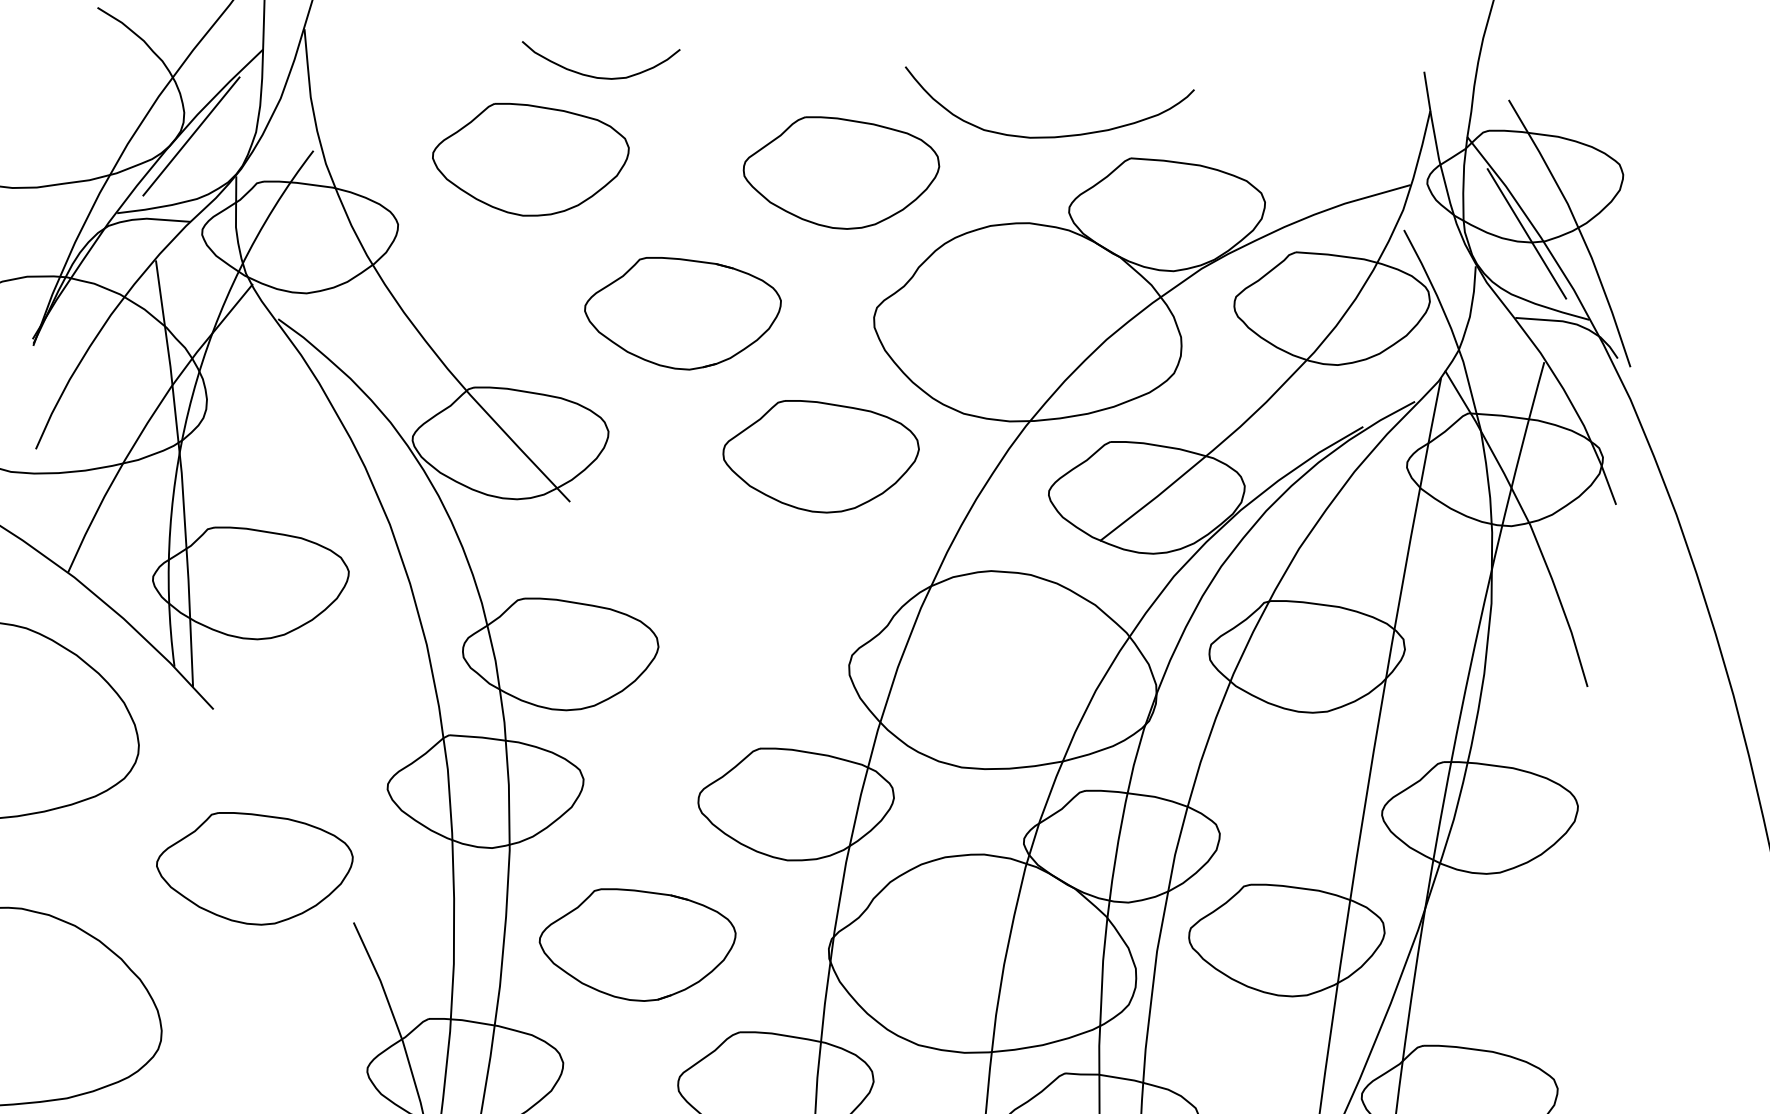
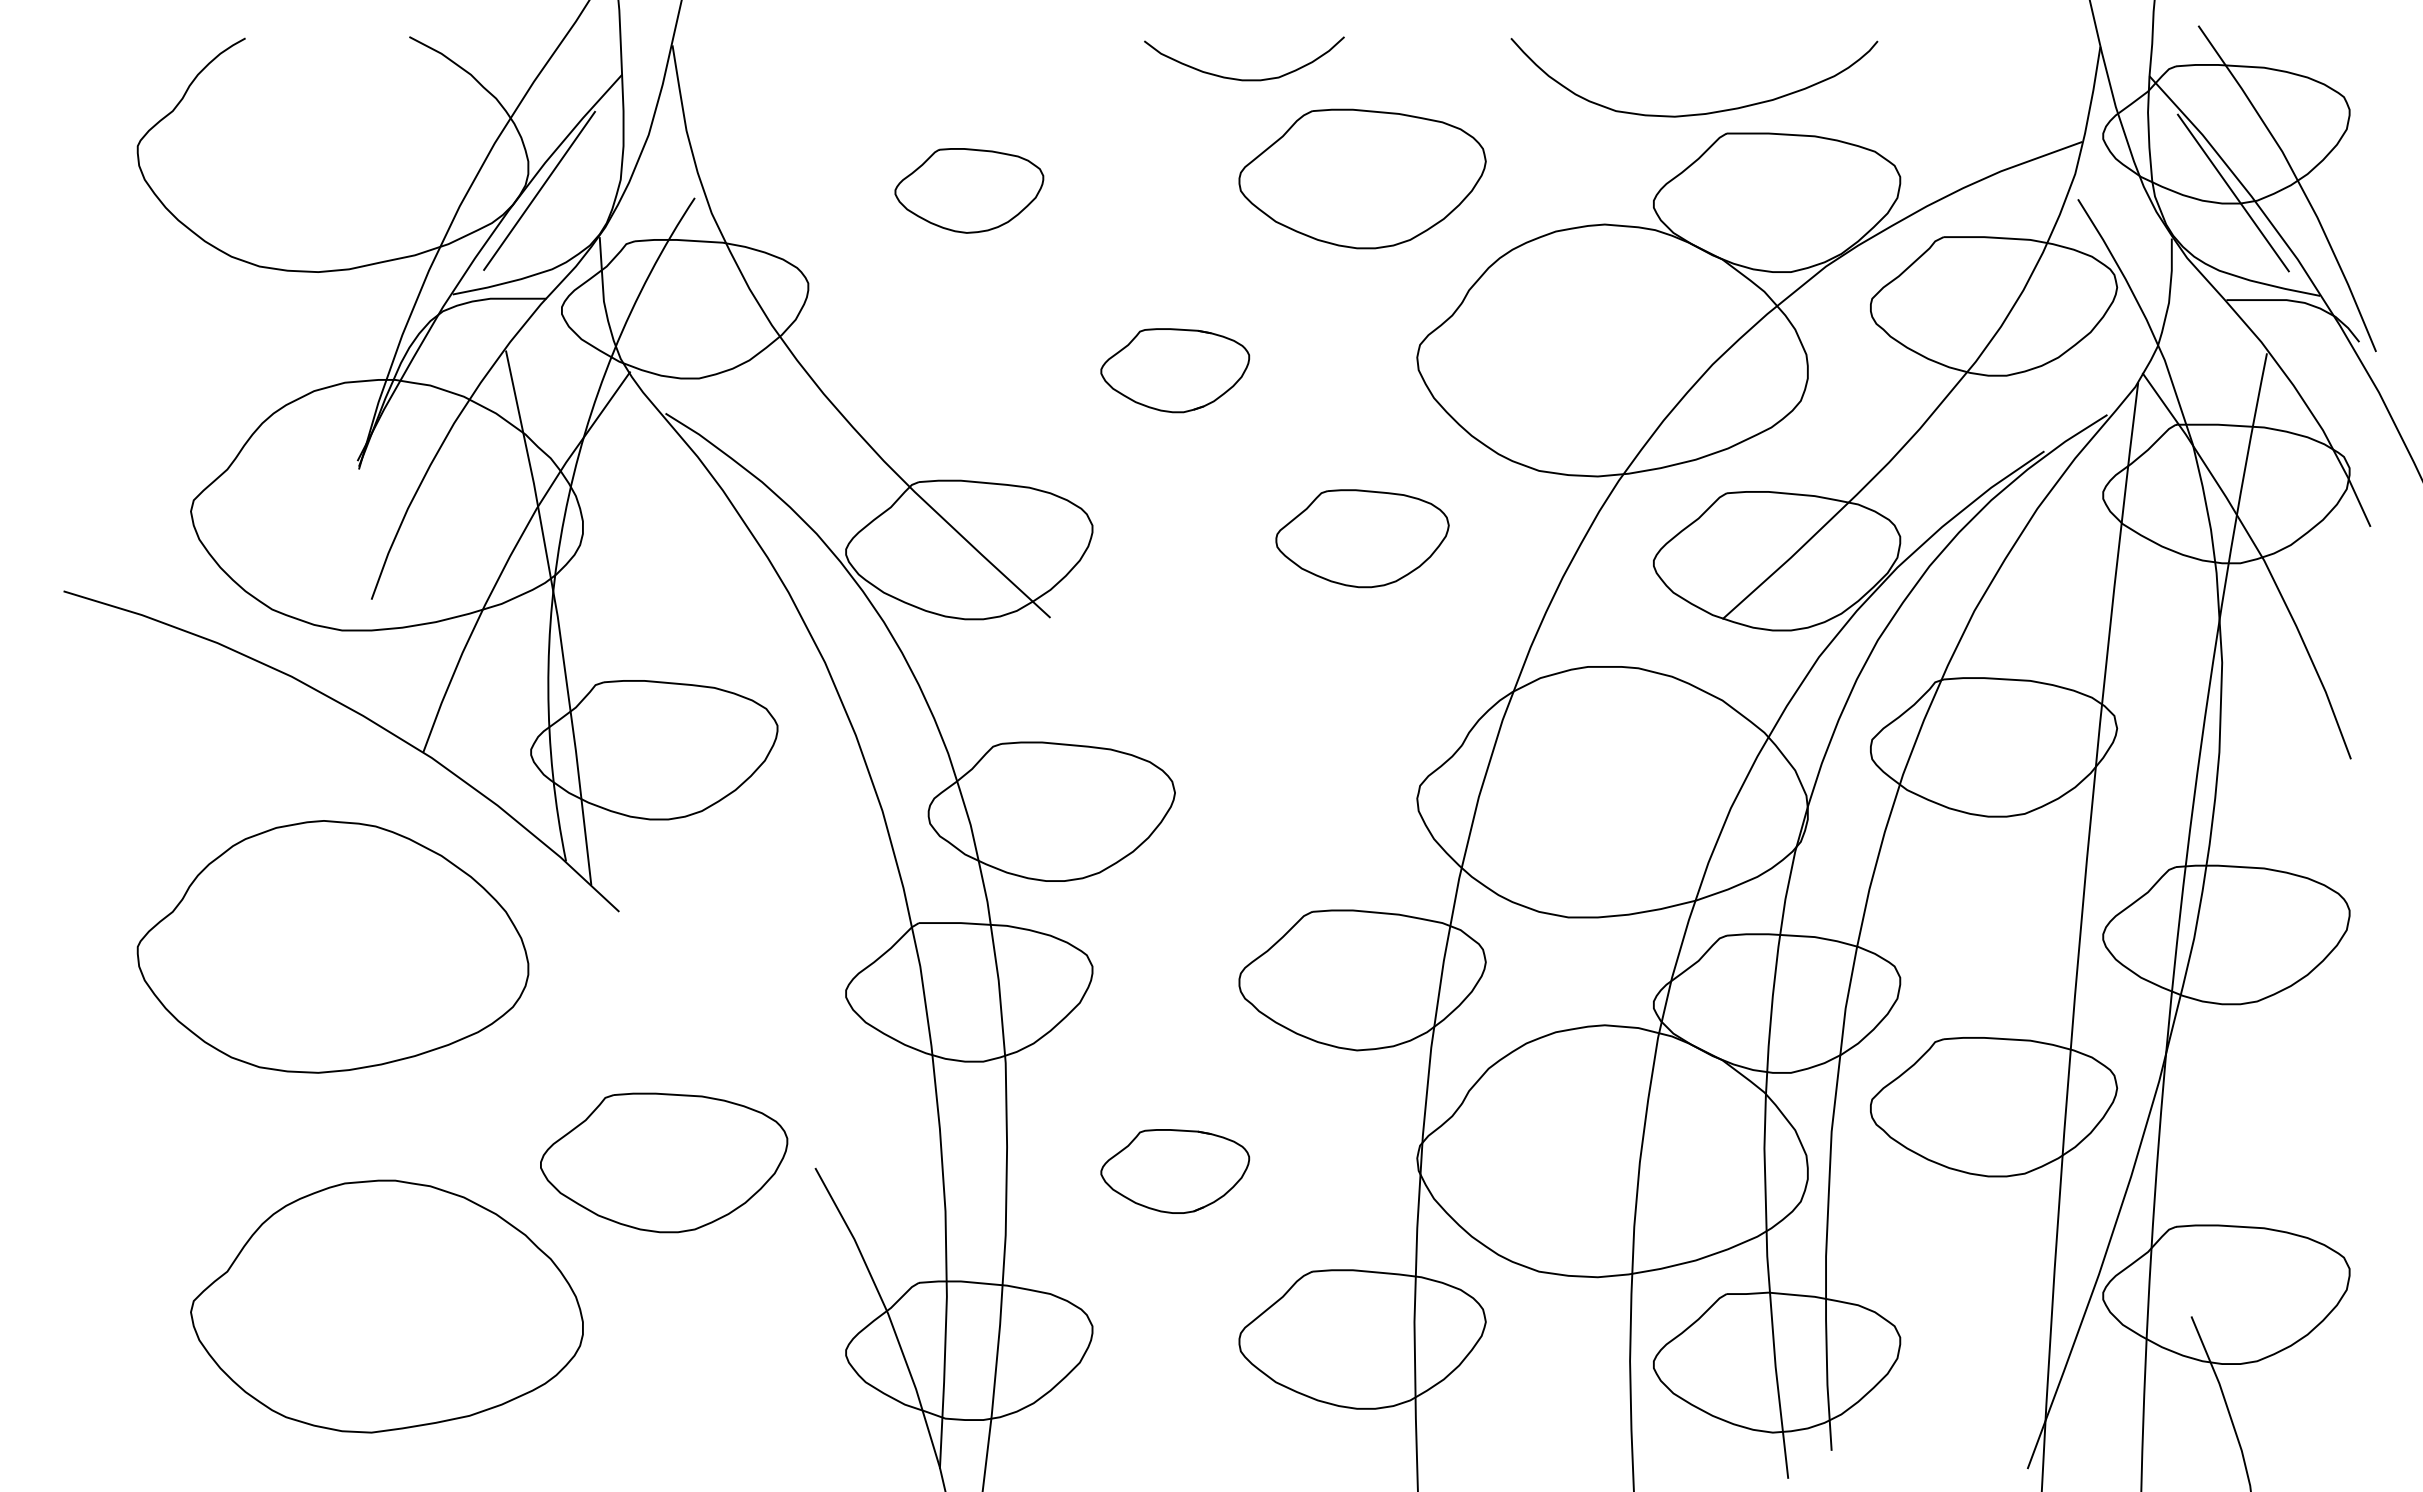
curve: (594, 76) -> (1238, 78), moved
curve: (1047, 136) -> (1696, 113), moved
part: (530, 160) -> (969, 190), size x0.6
part: (682, 314) -> (1175, 370), size x0.6
part: (820, 457) -> (1362, 538), size x0.7
part: (254, 869) -> (664, 1162), moved
part: (637, 945) -> (1175, 1171), size x0.6

